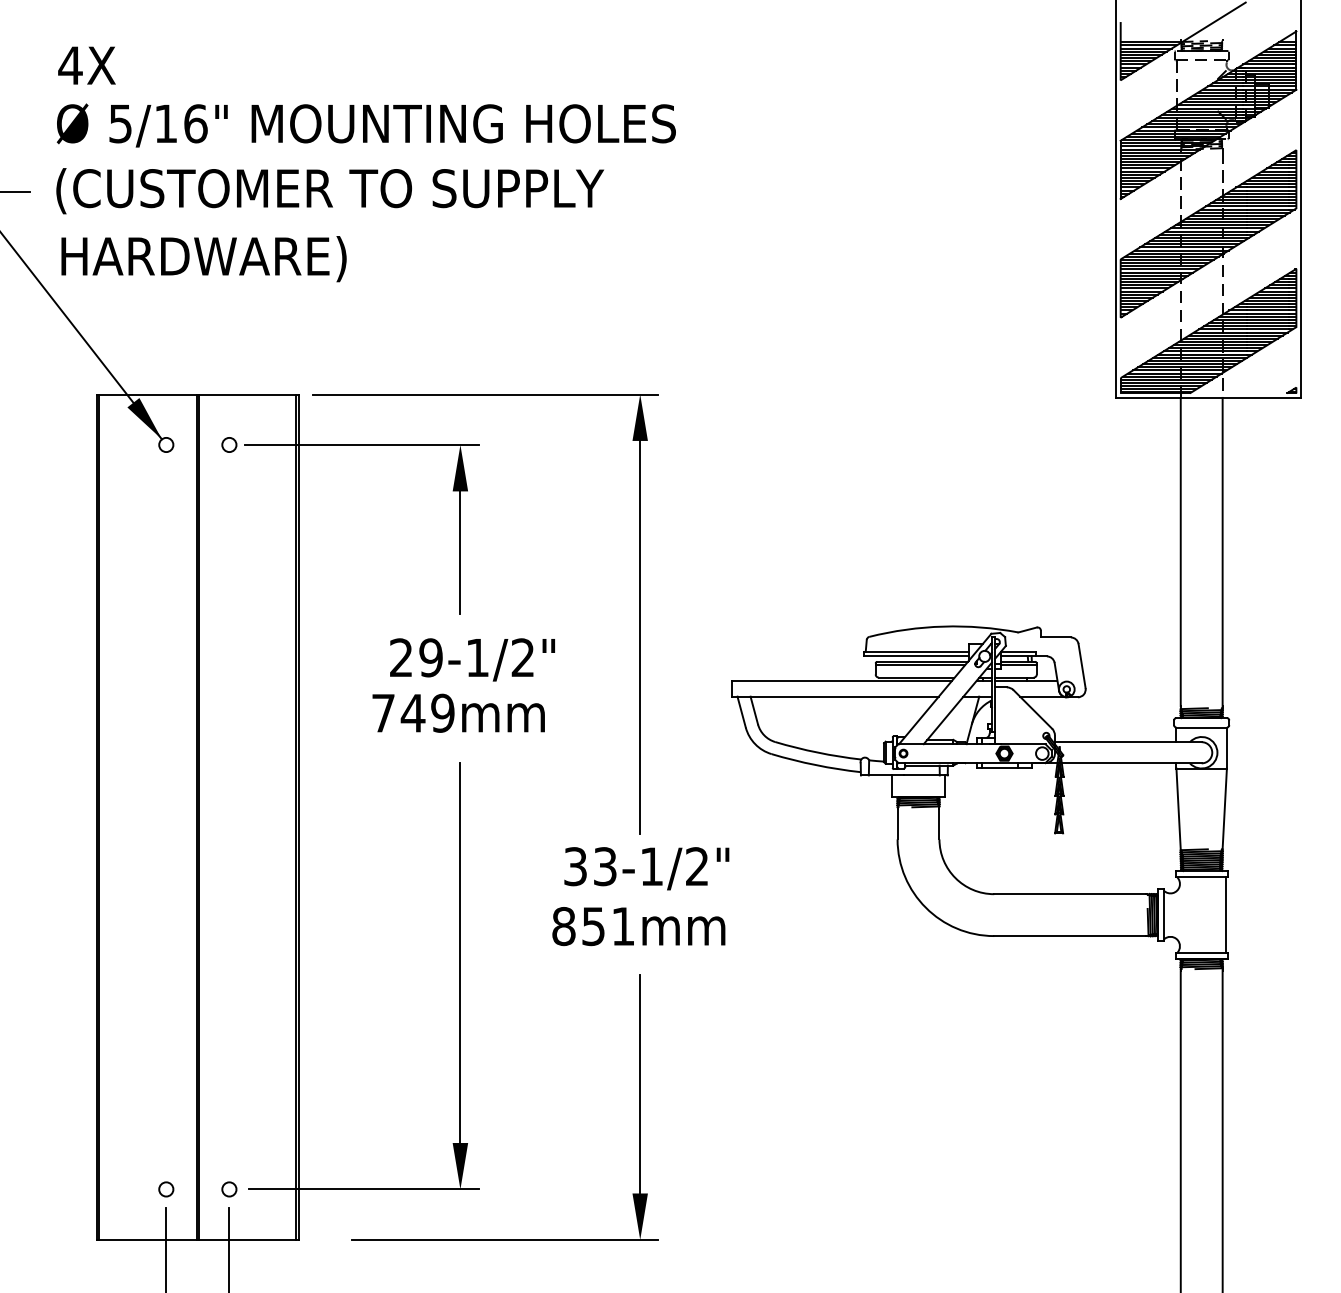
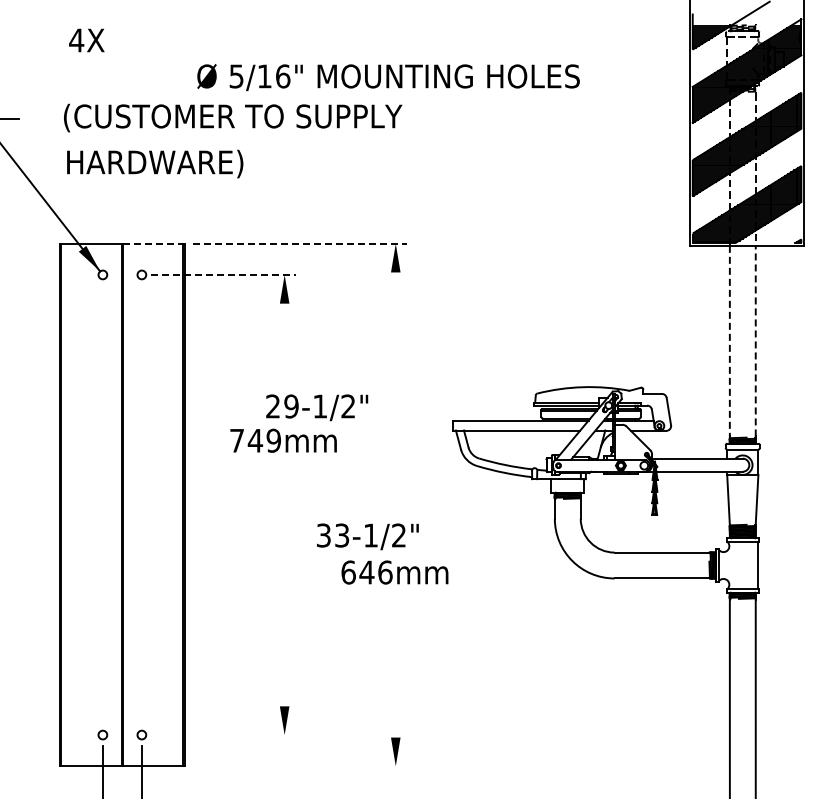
text: (86, 65) -> (86, 40), moved
text: (366, 125) -> (388, 77), moved
text: (330, 190) -> (233, 117), moved
text: (204, 258) -> (155, 163), moved
line: (248, 394) -> (153, 243), solid -> dashed
line: (486, 394) -> (300, 243), solid -> dashed
line: (363, 444) -> (224, 274), solid -> dashed
line: (1222, 551) -> (755, 340), solid -> dashed
line: (460, 552) -> (284, 341), removed
line: (1180, 552) -> (729, 341), solid -> dashed
line: (639, 636) -> (395, 393), removed
text: (473, 659) -> (317, 407), moved
text: (646, 868) -> (367, 536), moved
text: (592, 926) -> (366, 572), 851mm -> 646mm
line: (460, 952) -> (284, 588), removed
line: (639, 1083) -> (395, 669), removed
line: (363, 1190) -> (224, 735), removed
line: (505, 1240) -> (312, 766), removed

